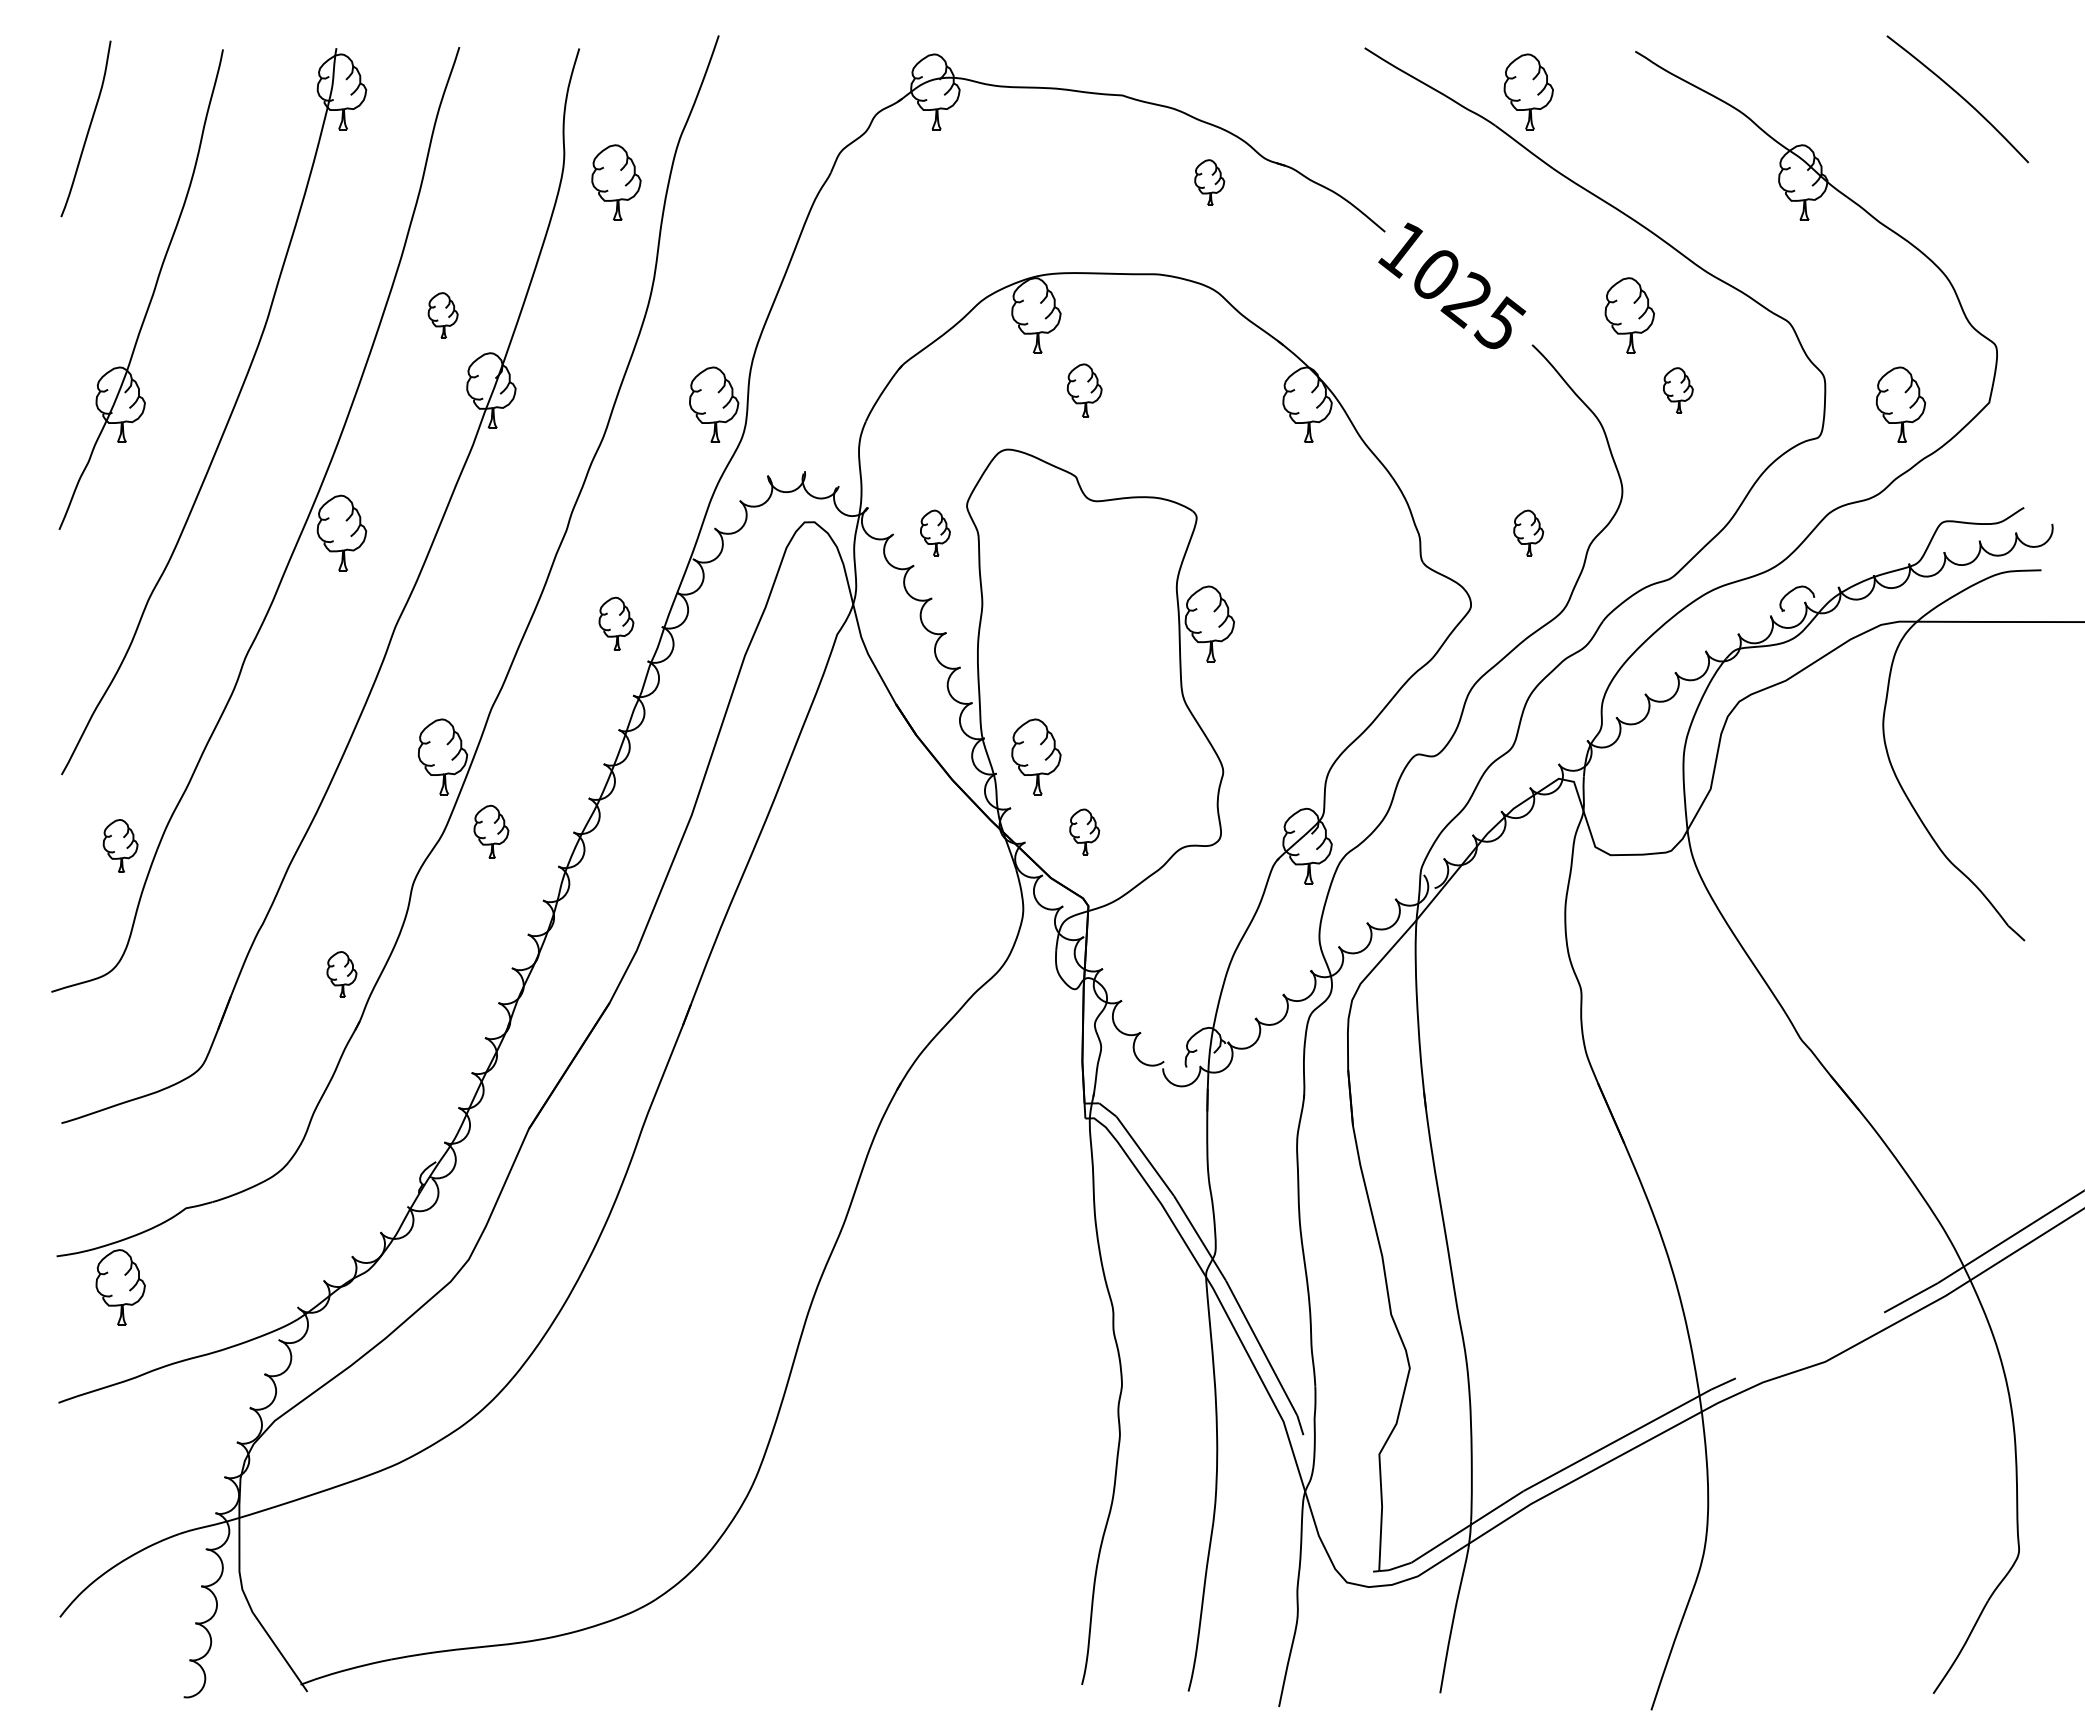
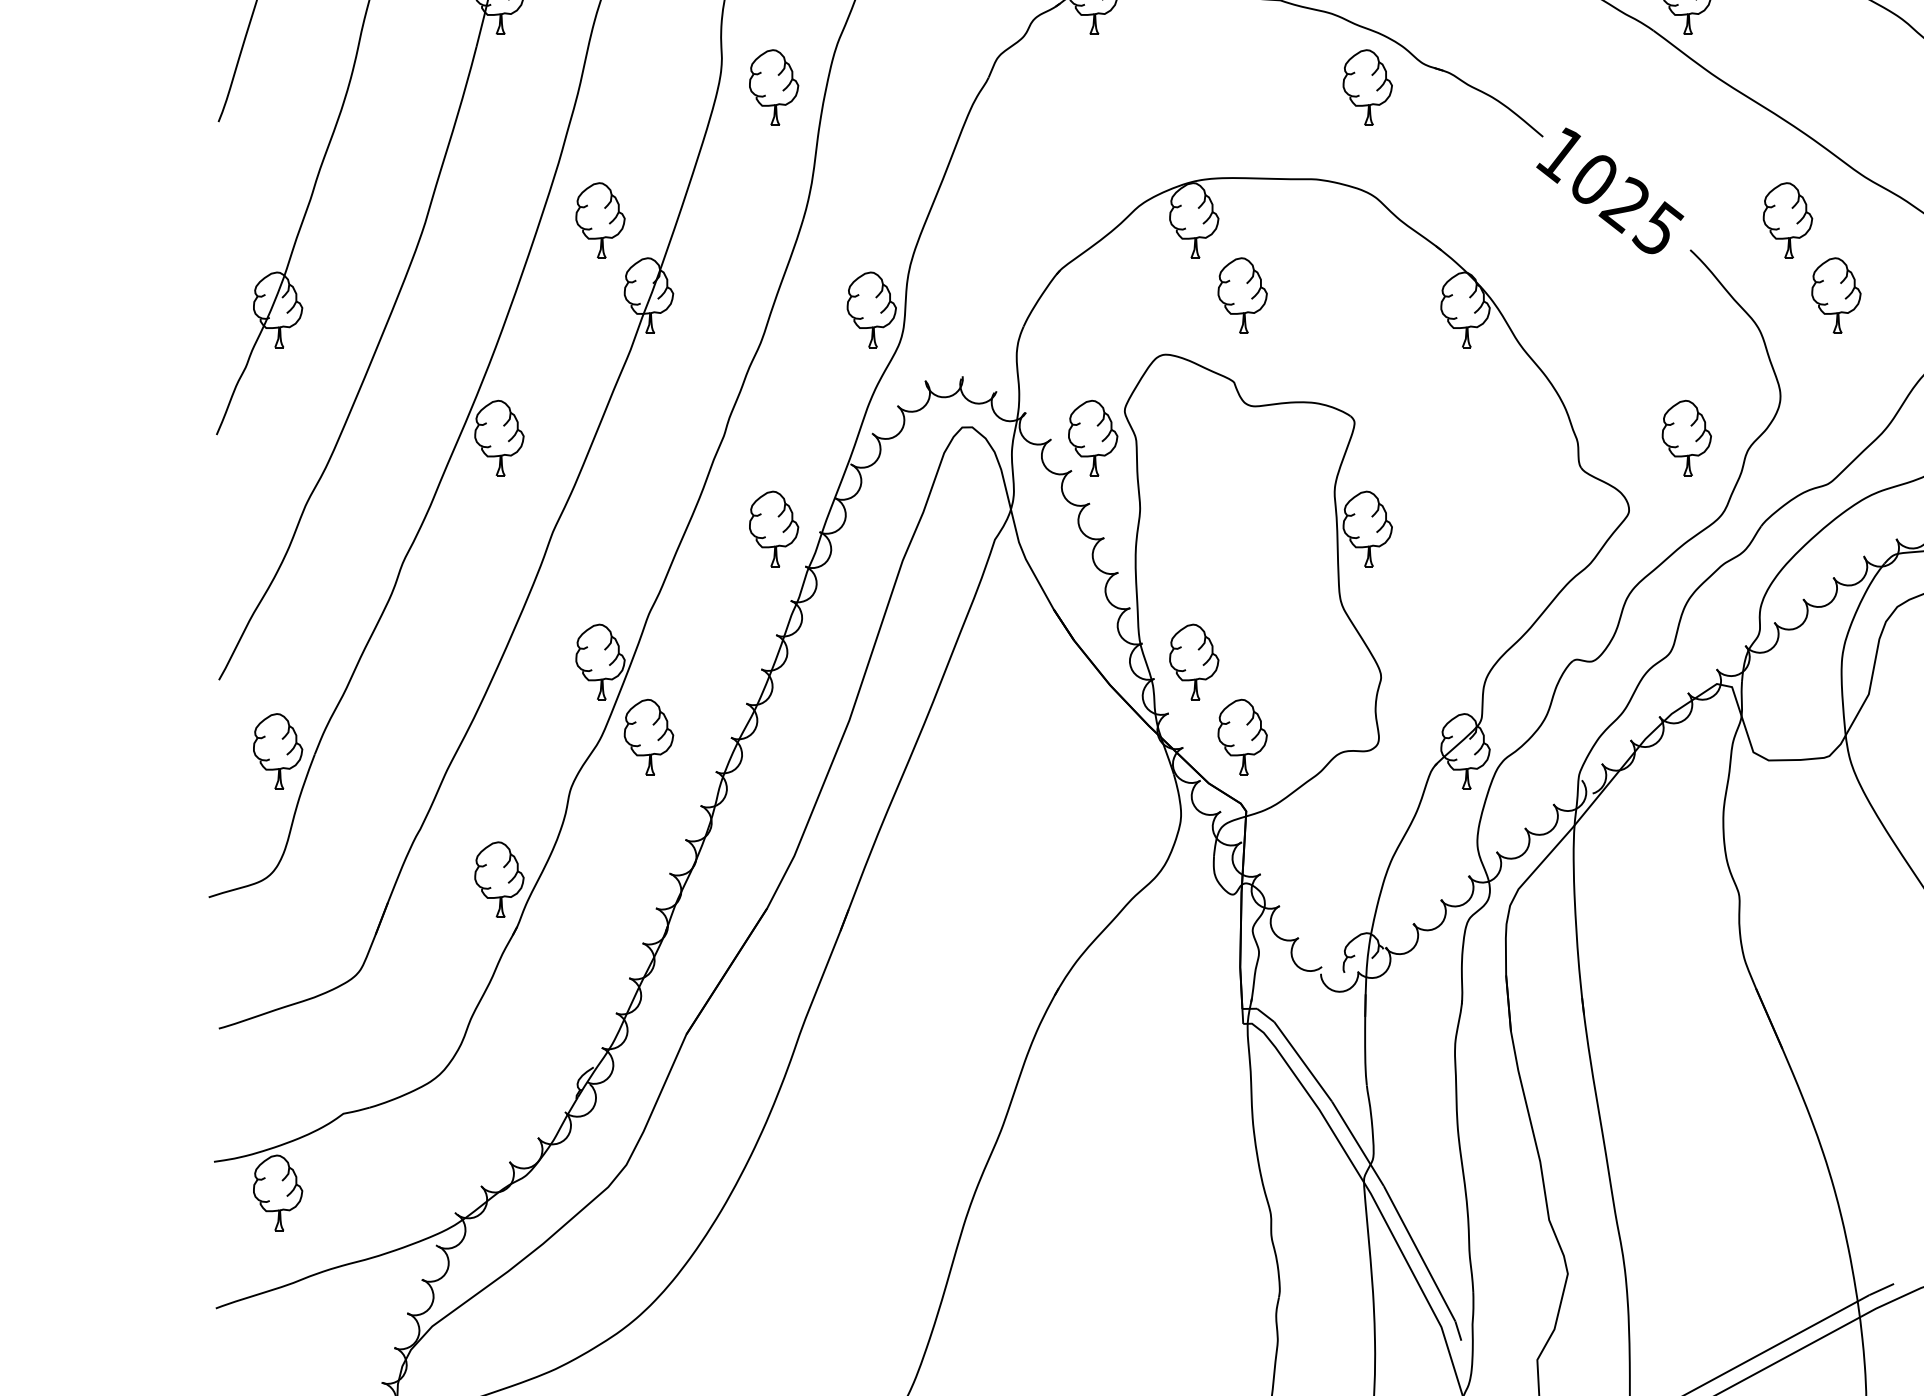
part: (1209, 182) -> (1367, 87), size x1.67
part: (443, 315) -> (601, 220), size x1.67
part: (1084, 390) -> (1242, 295), size x1.43
part: (1678, 390) -> (1836, 295), size x1.67
part: (935, 532) -> (1093, 437), size x1.67
part: (1528, 532) -> (1686, 437), size x1.67
part: (616, 623) -> (774, 528), size x1.43
part: (491, 831) -> (649, 736), size x1.43
part: (1084, 831) -> (1242, 736), size x1.67
part: (120, 845) -> (277, 750), size x1.43
part: (341, 974) -> (498, 879), size x1.67

